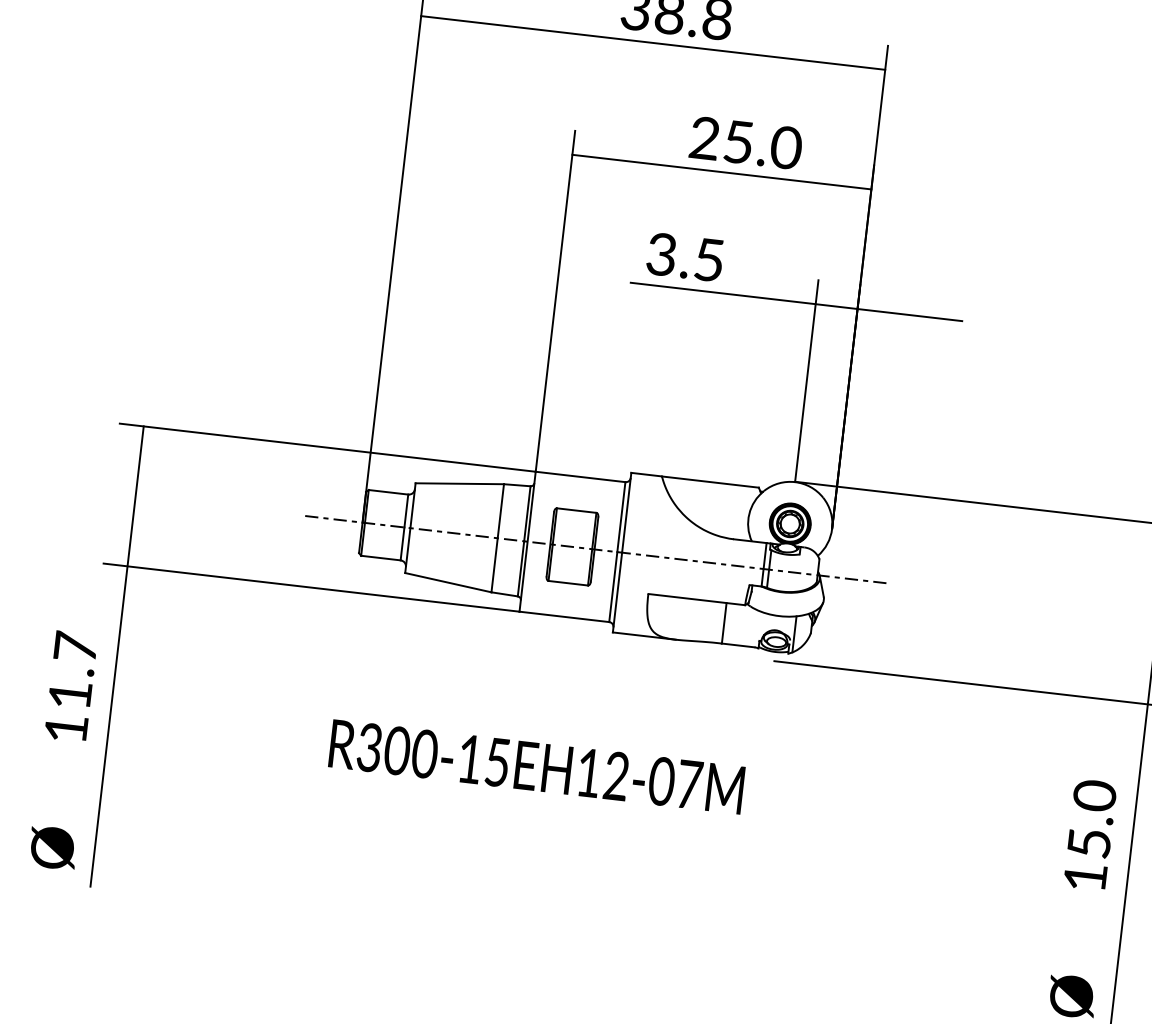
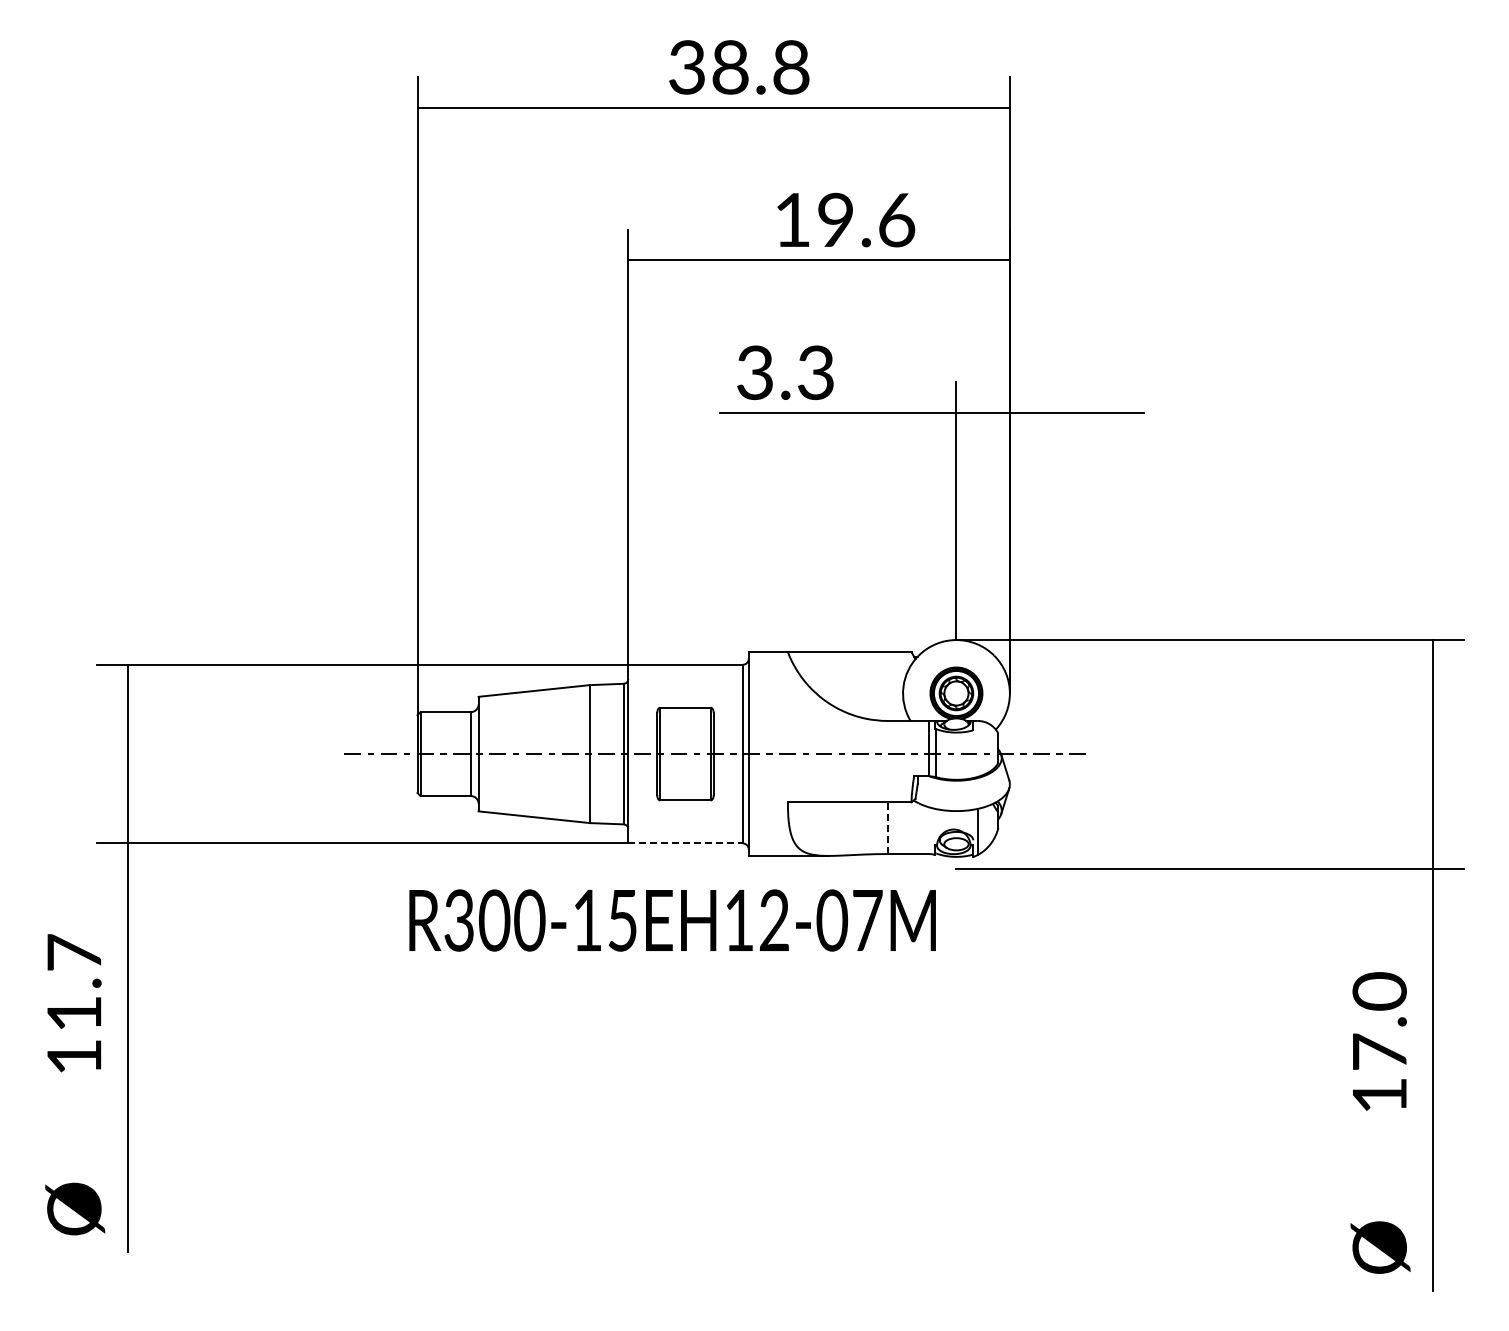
text: (746, 142) -> (845, 219), 25.0 -> 19.6
text: (708, 259) -> (815, 372), 3.5 -> 3.3
line: (564, 616) -> (685, 843), solid -> dashed
line: (723, 623) -> (887, 828), solid -> dashed
text: (536, 766) -> (672, 920), moved
text: (1089, 842) -> (1379, 1051), 15.0 -> 17.0

